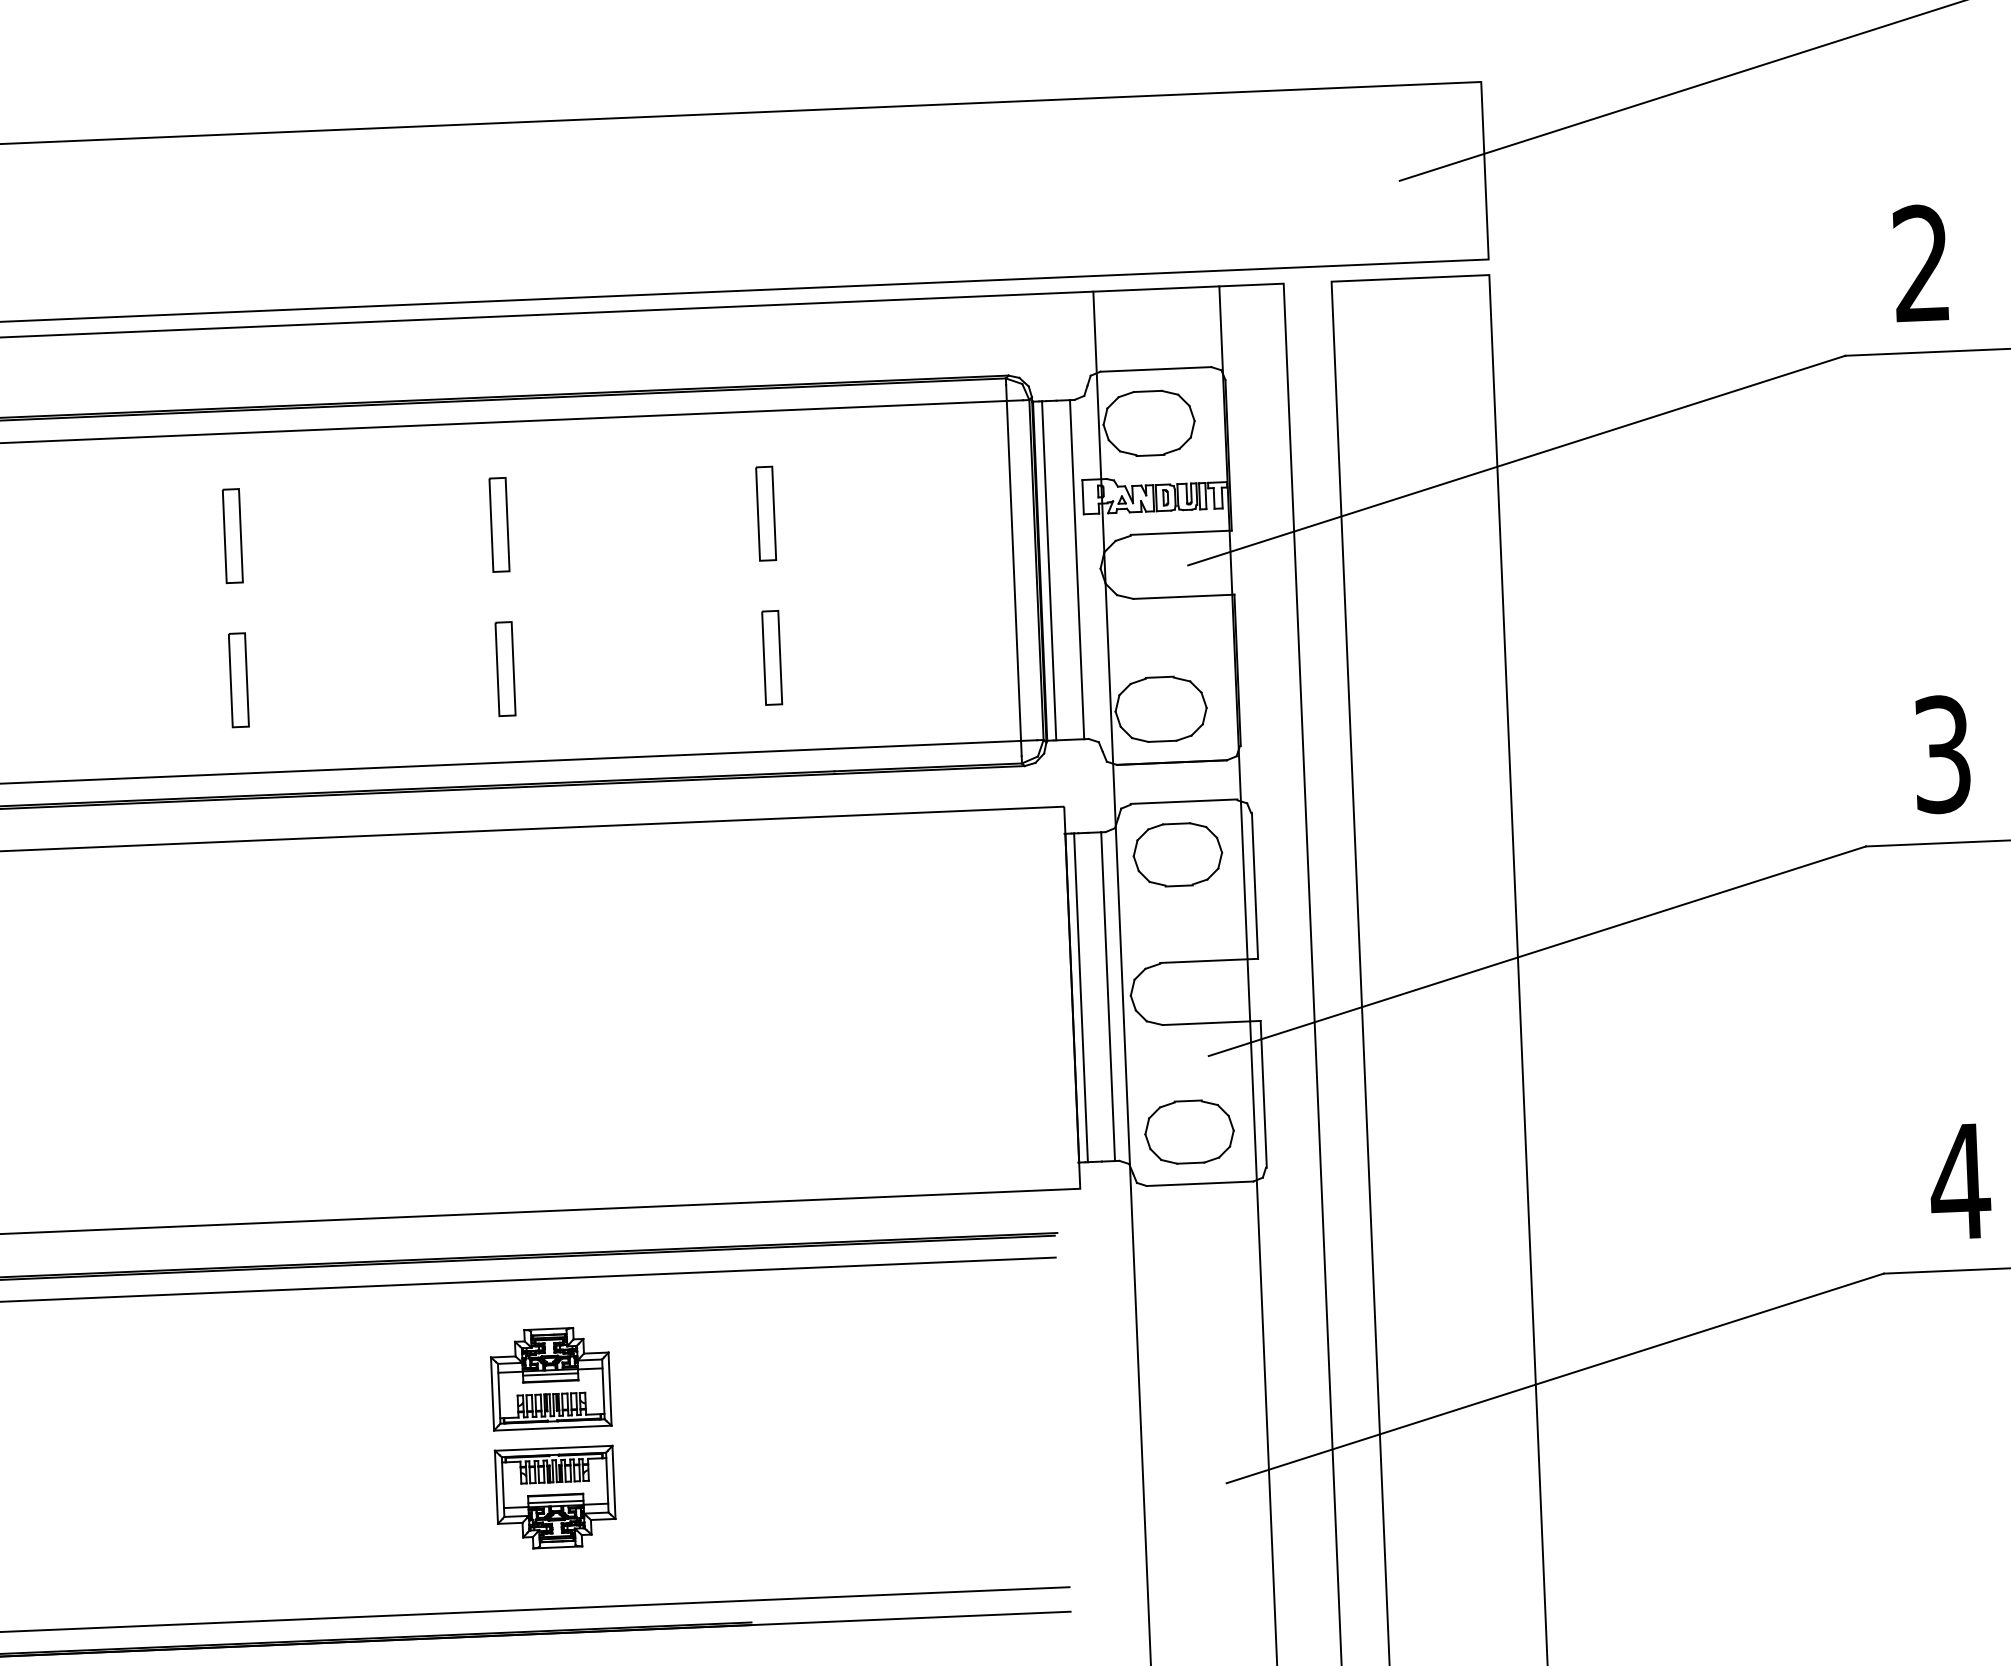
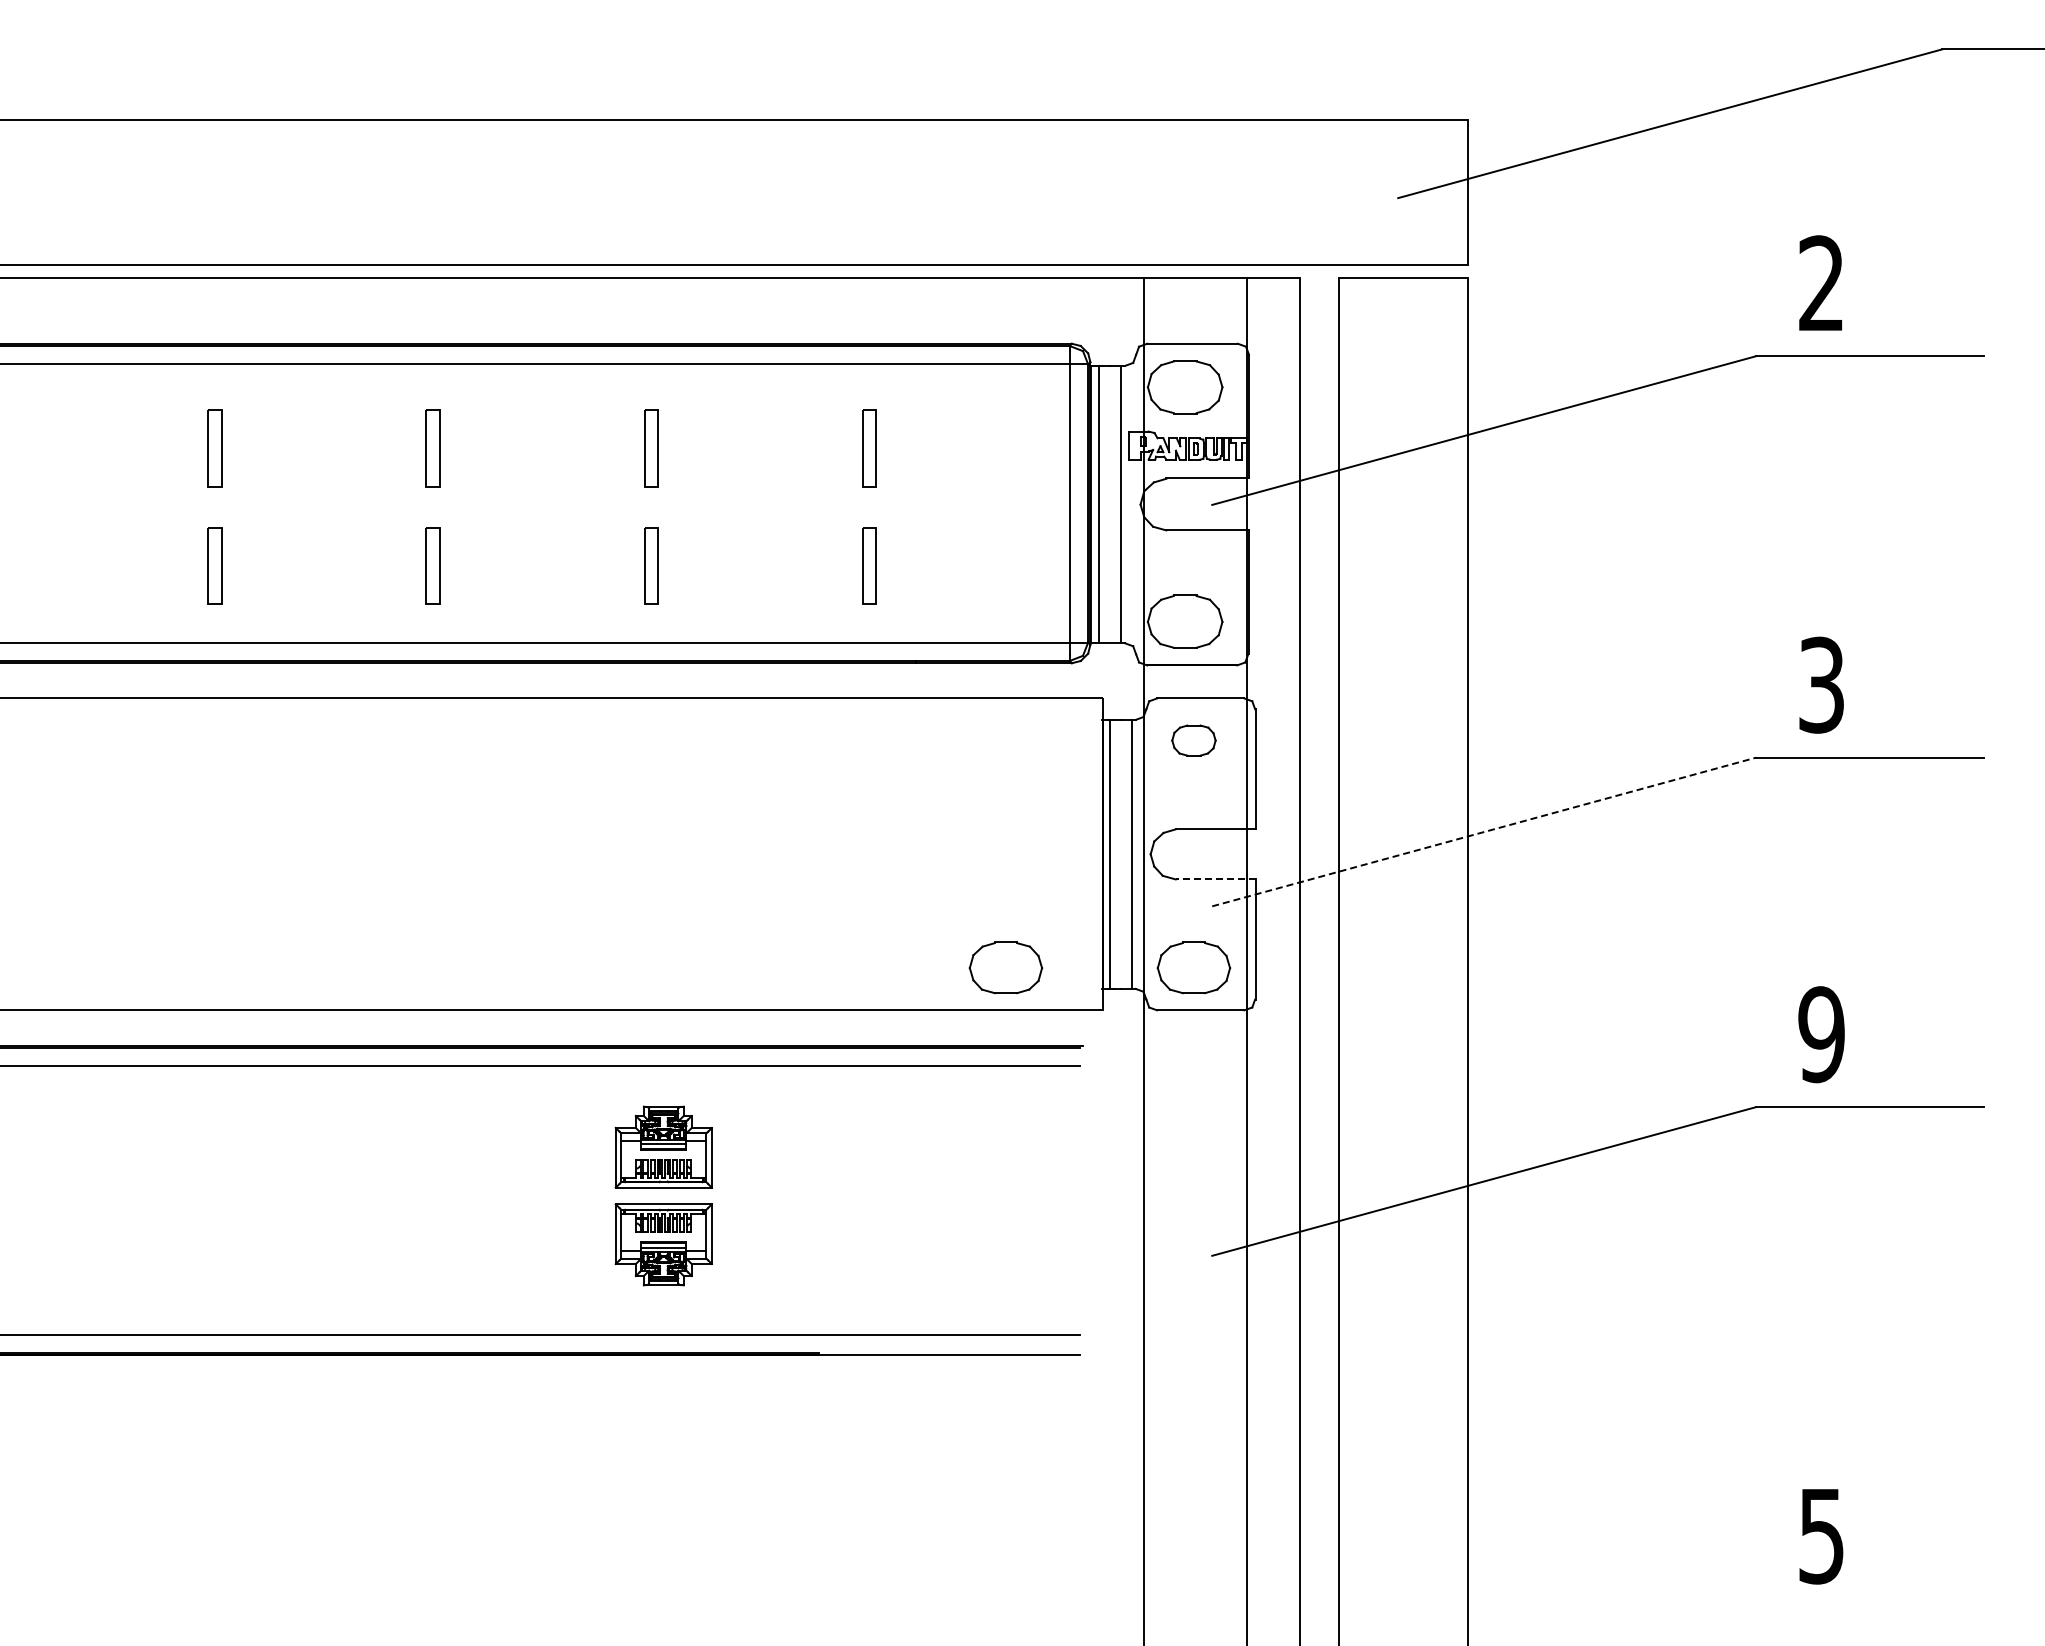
part: (1177, 854) -> (1193, 740), size x0.6
line: (1537, 951) -> (1484, 832), solid -> dashed
line: (1211, 1023) -> (1215, 879), solid -> dashed
part: (959, 1141) -> (1005, 967), added
text: (1960, 1181) -> (1821, 1034), 4 -> 9

